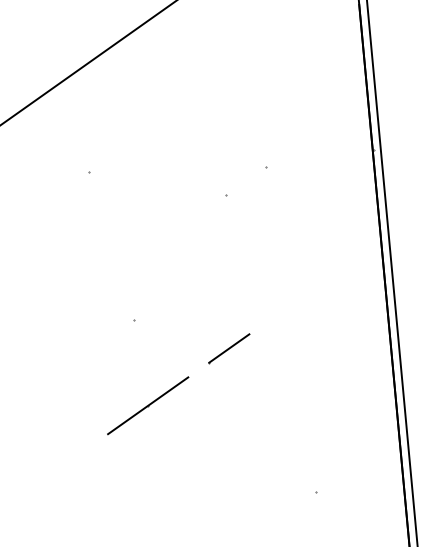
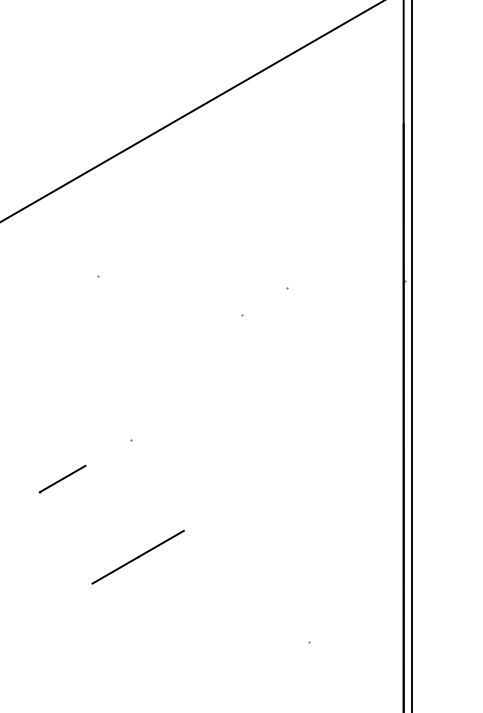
line: (229, 348) -> (62, 478), moved
line: (147, 405) -> (137, 556), moved

